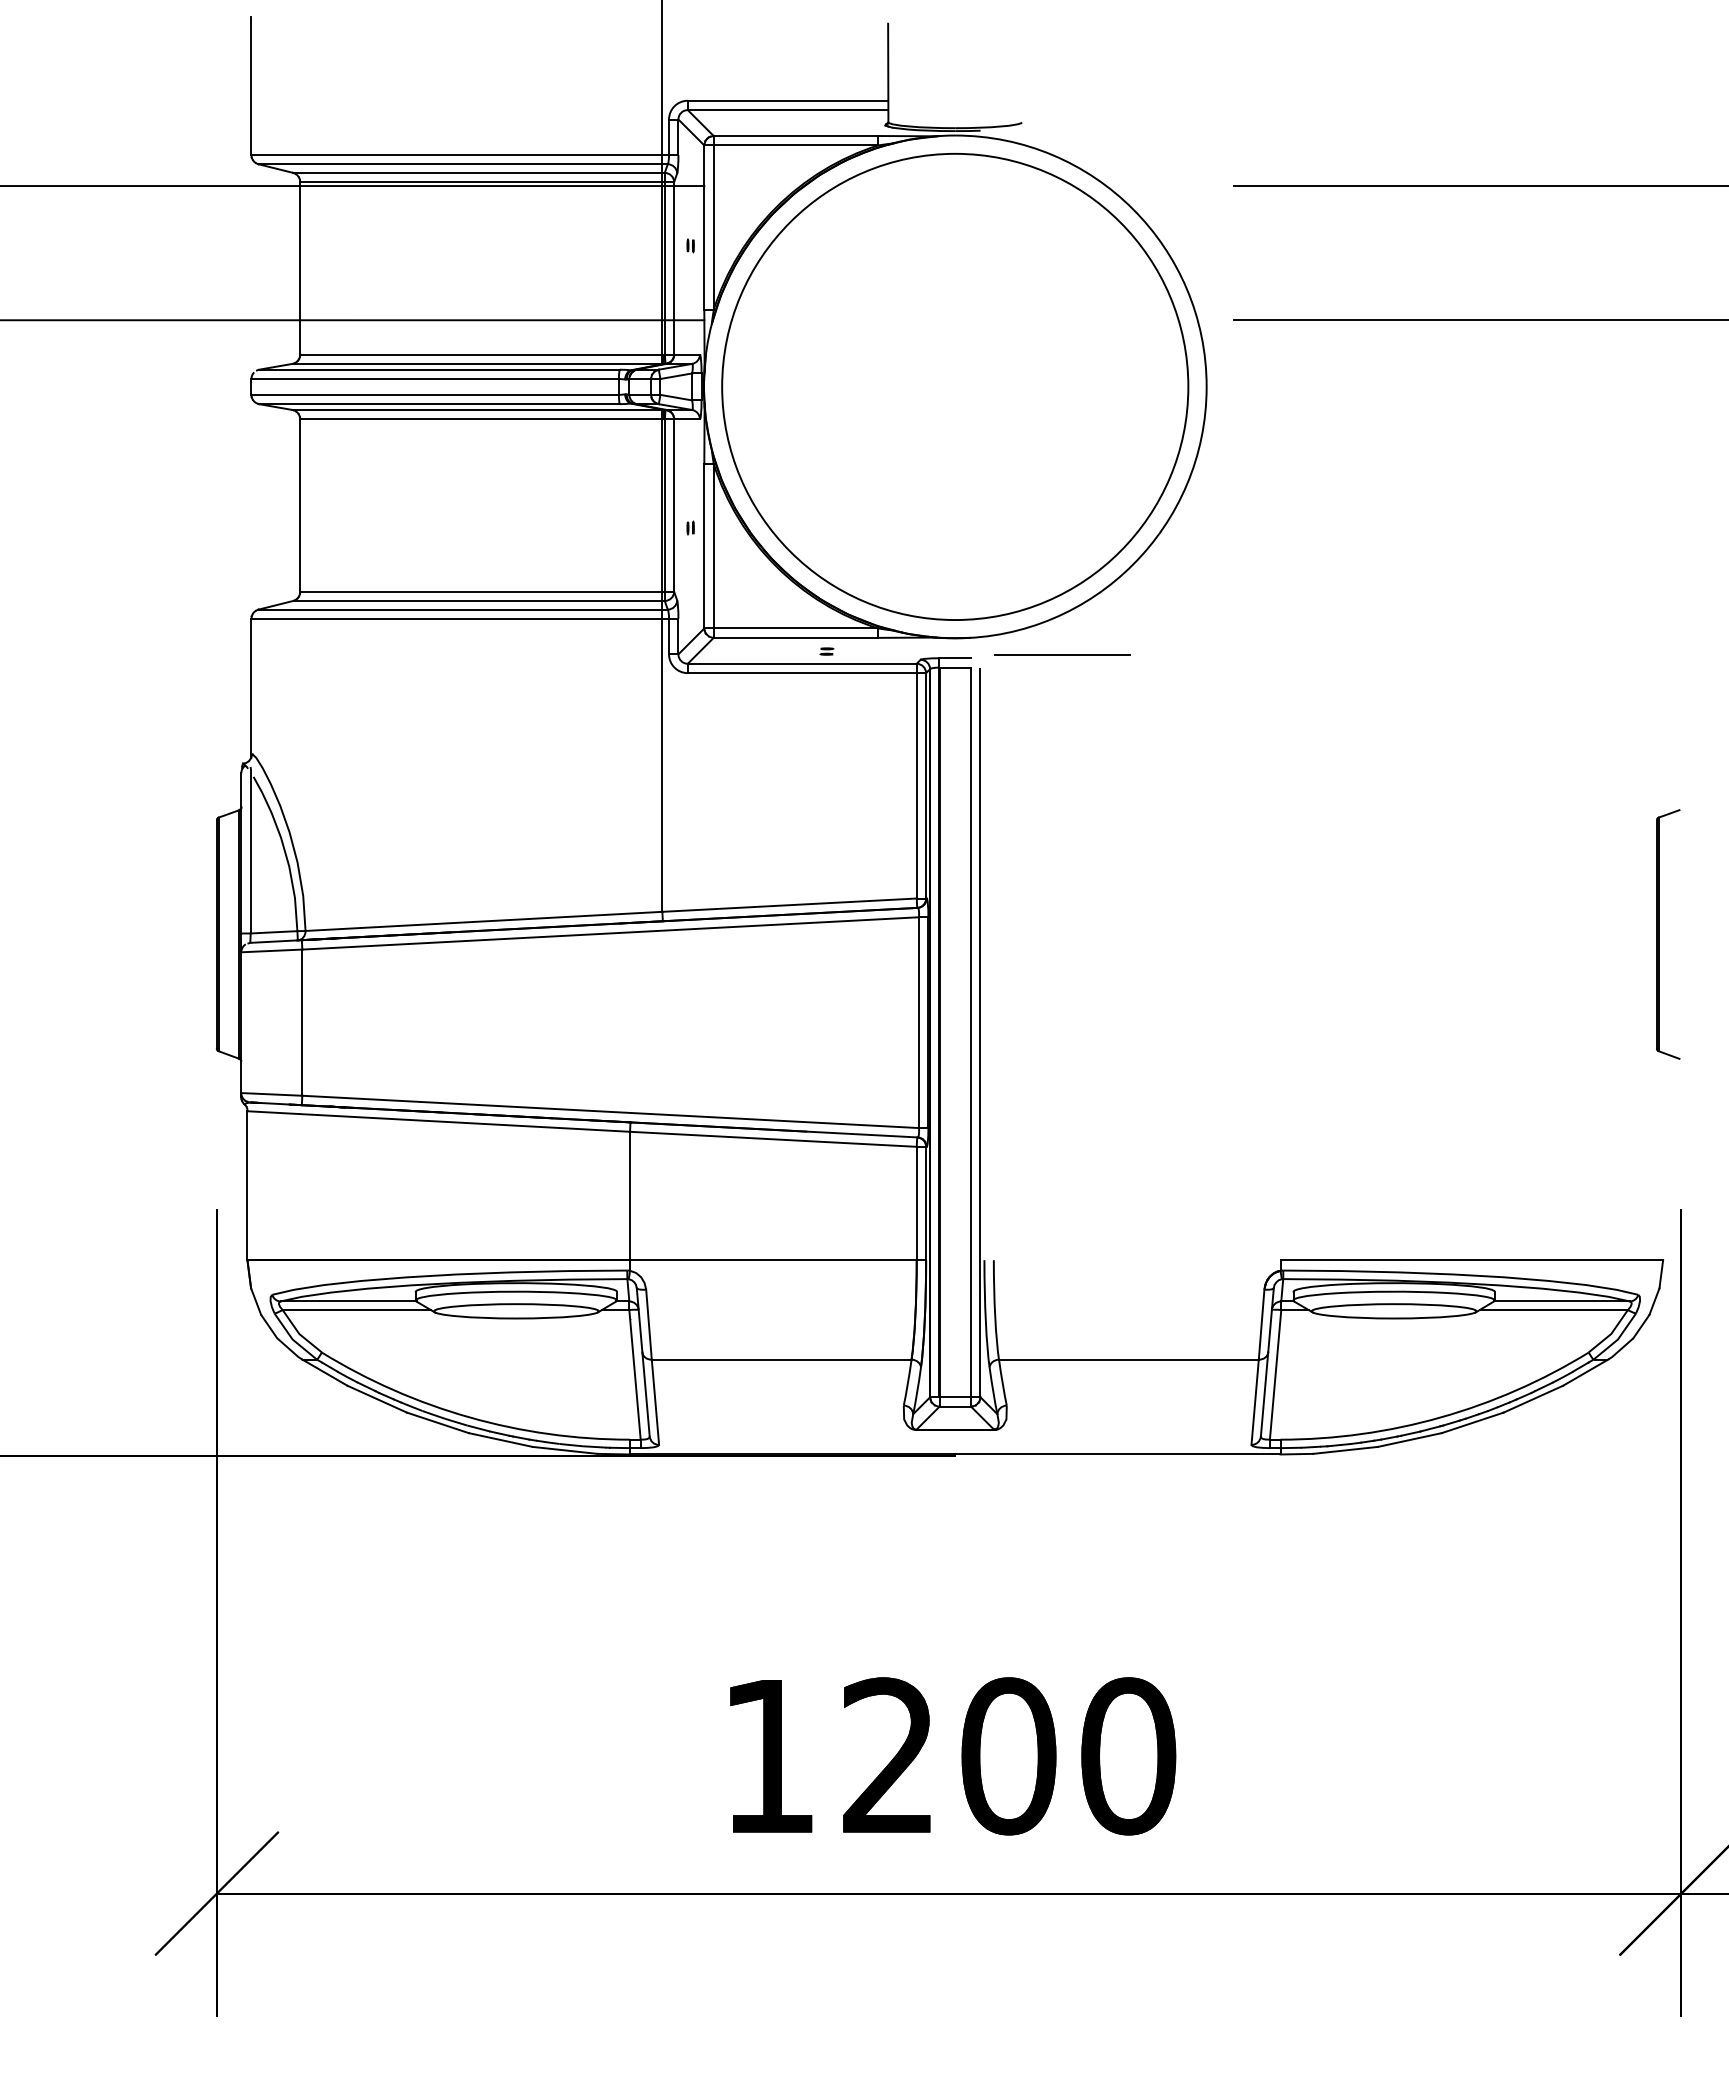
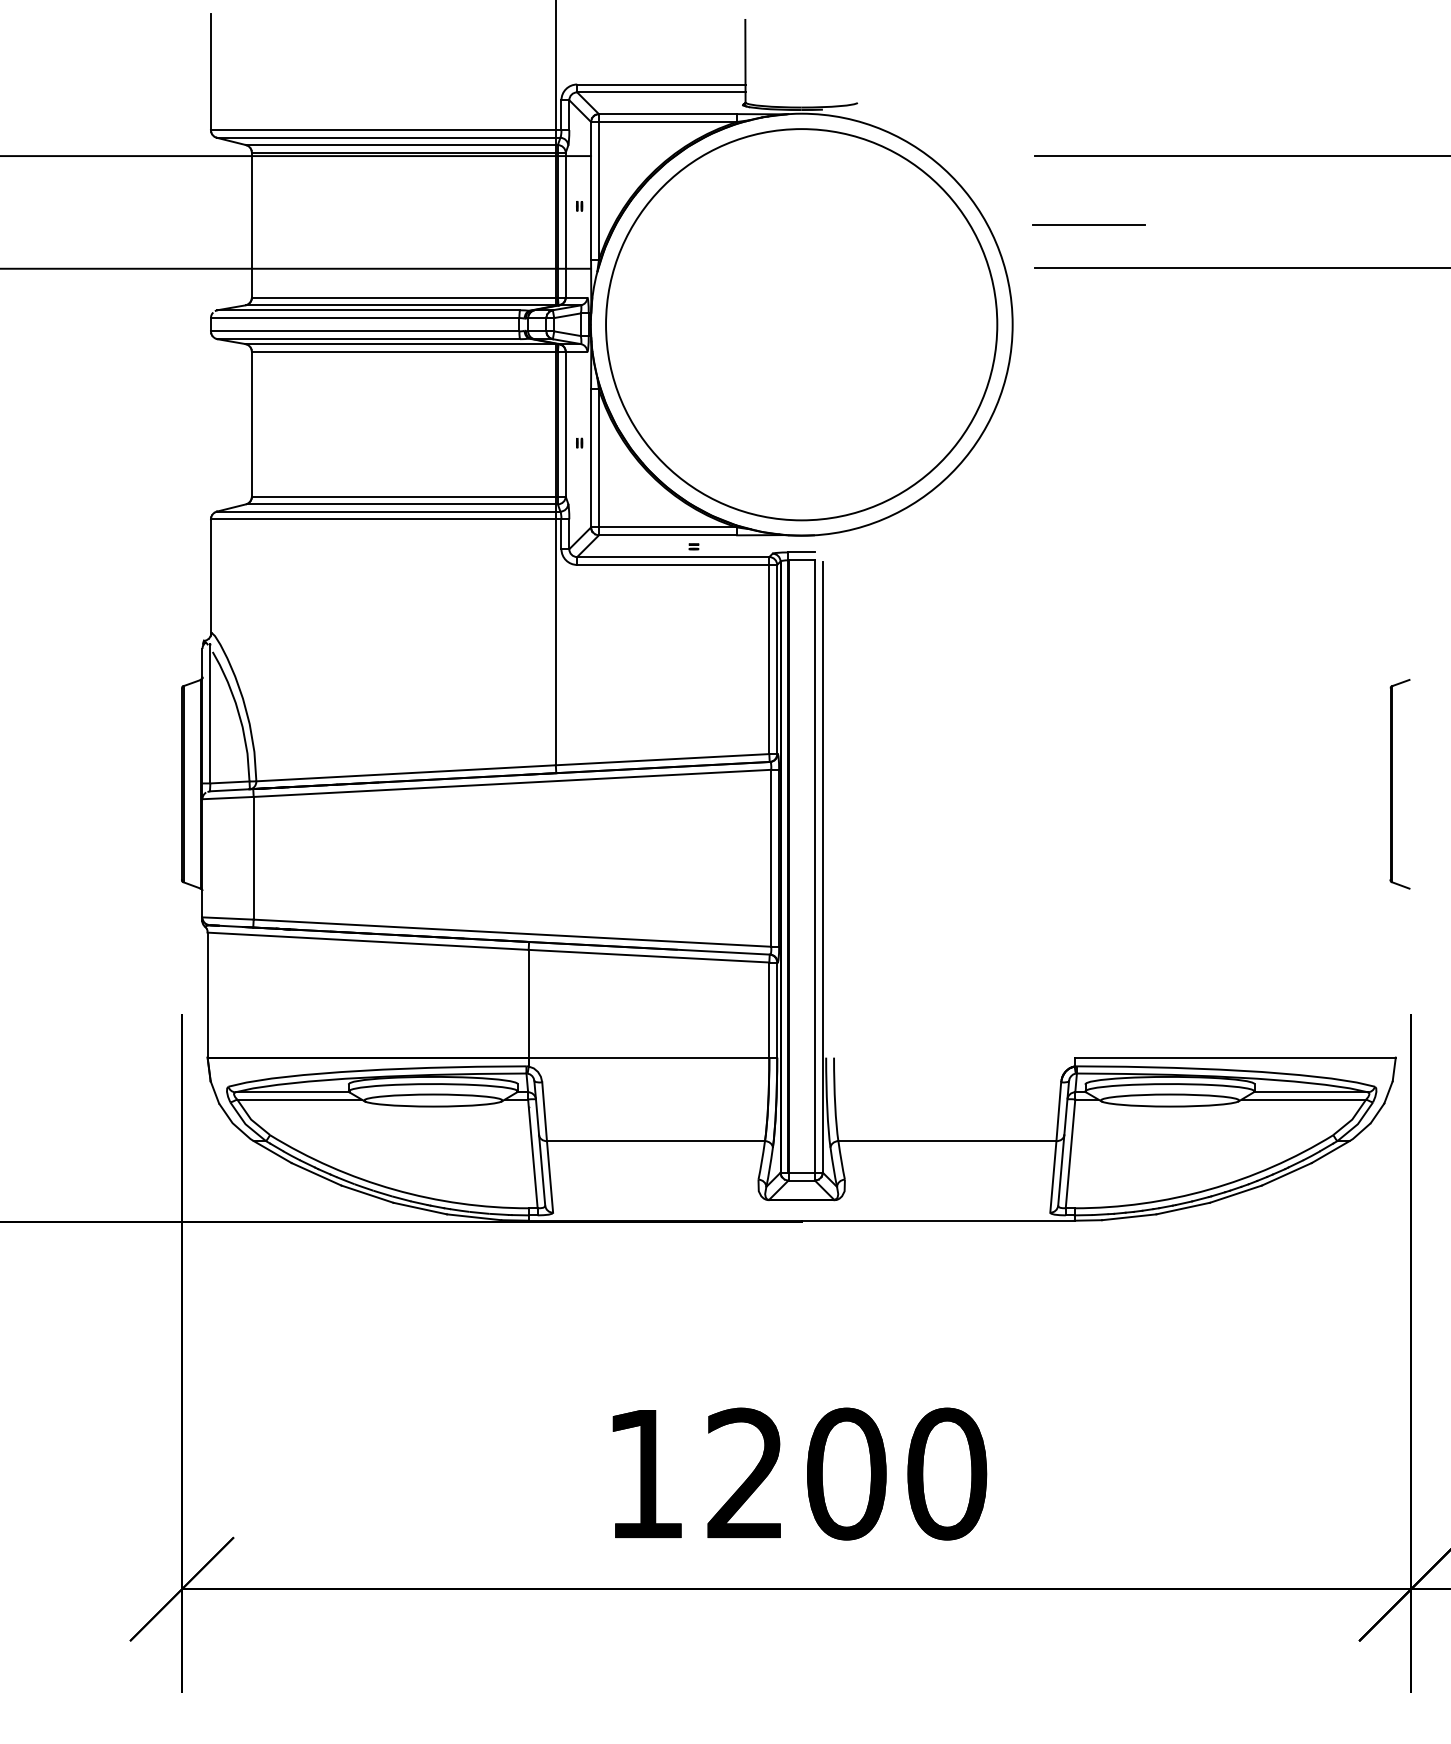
line: (1062, 654) -> (1088, 224), moved

